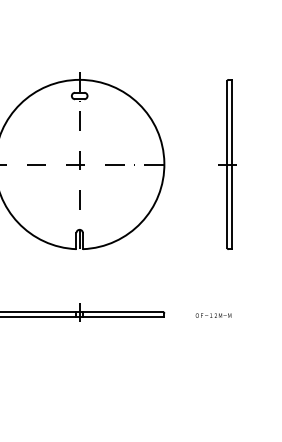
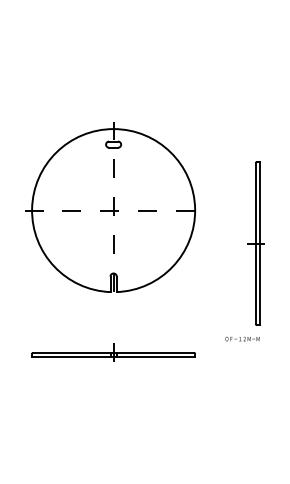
part: (227, 164) -> (255, 243), moved
text: (213, 315) -> (242, 338), moved

